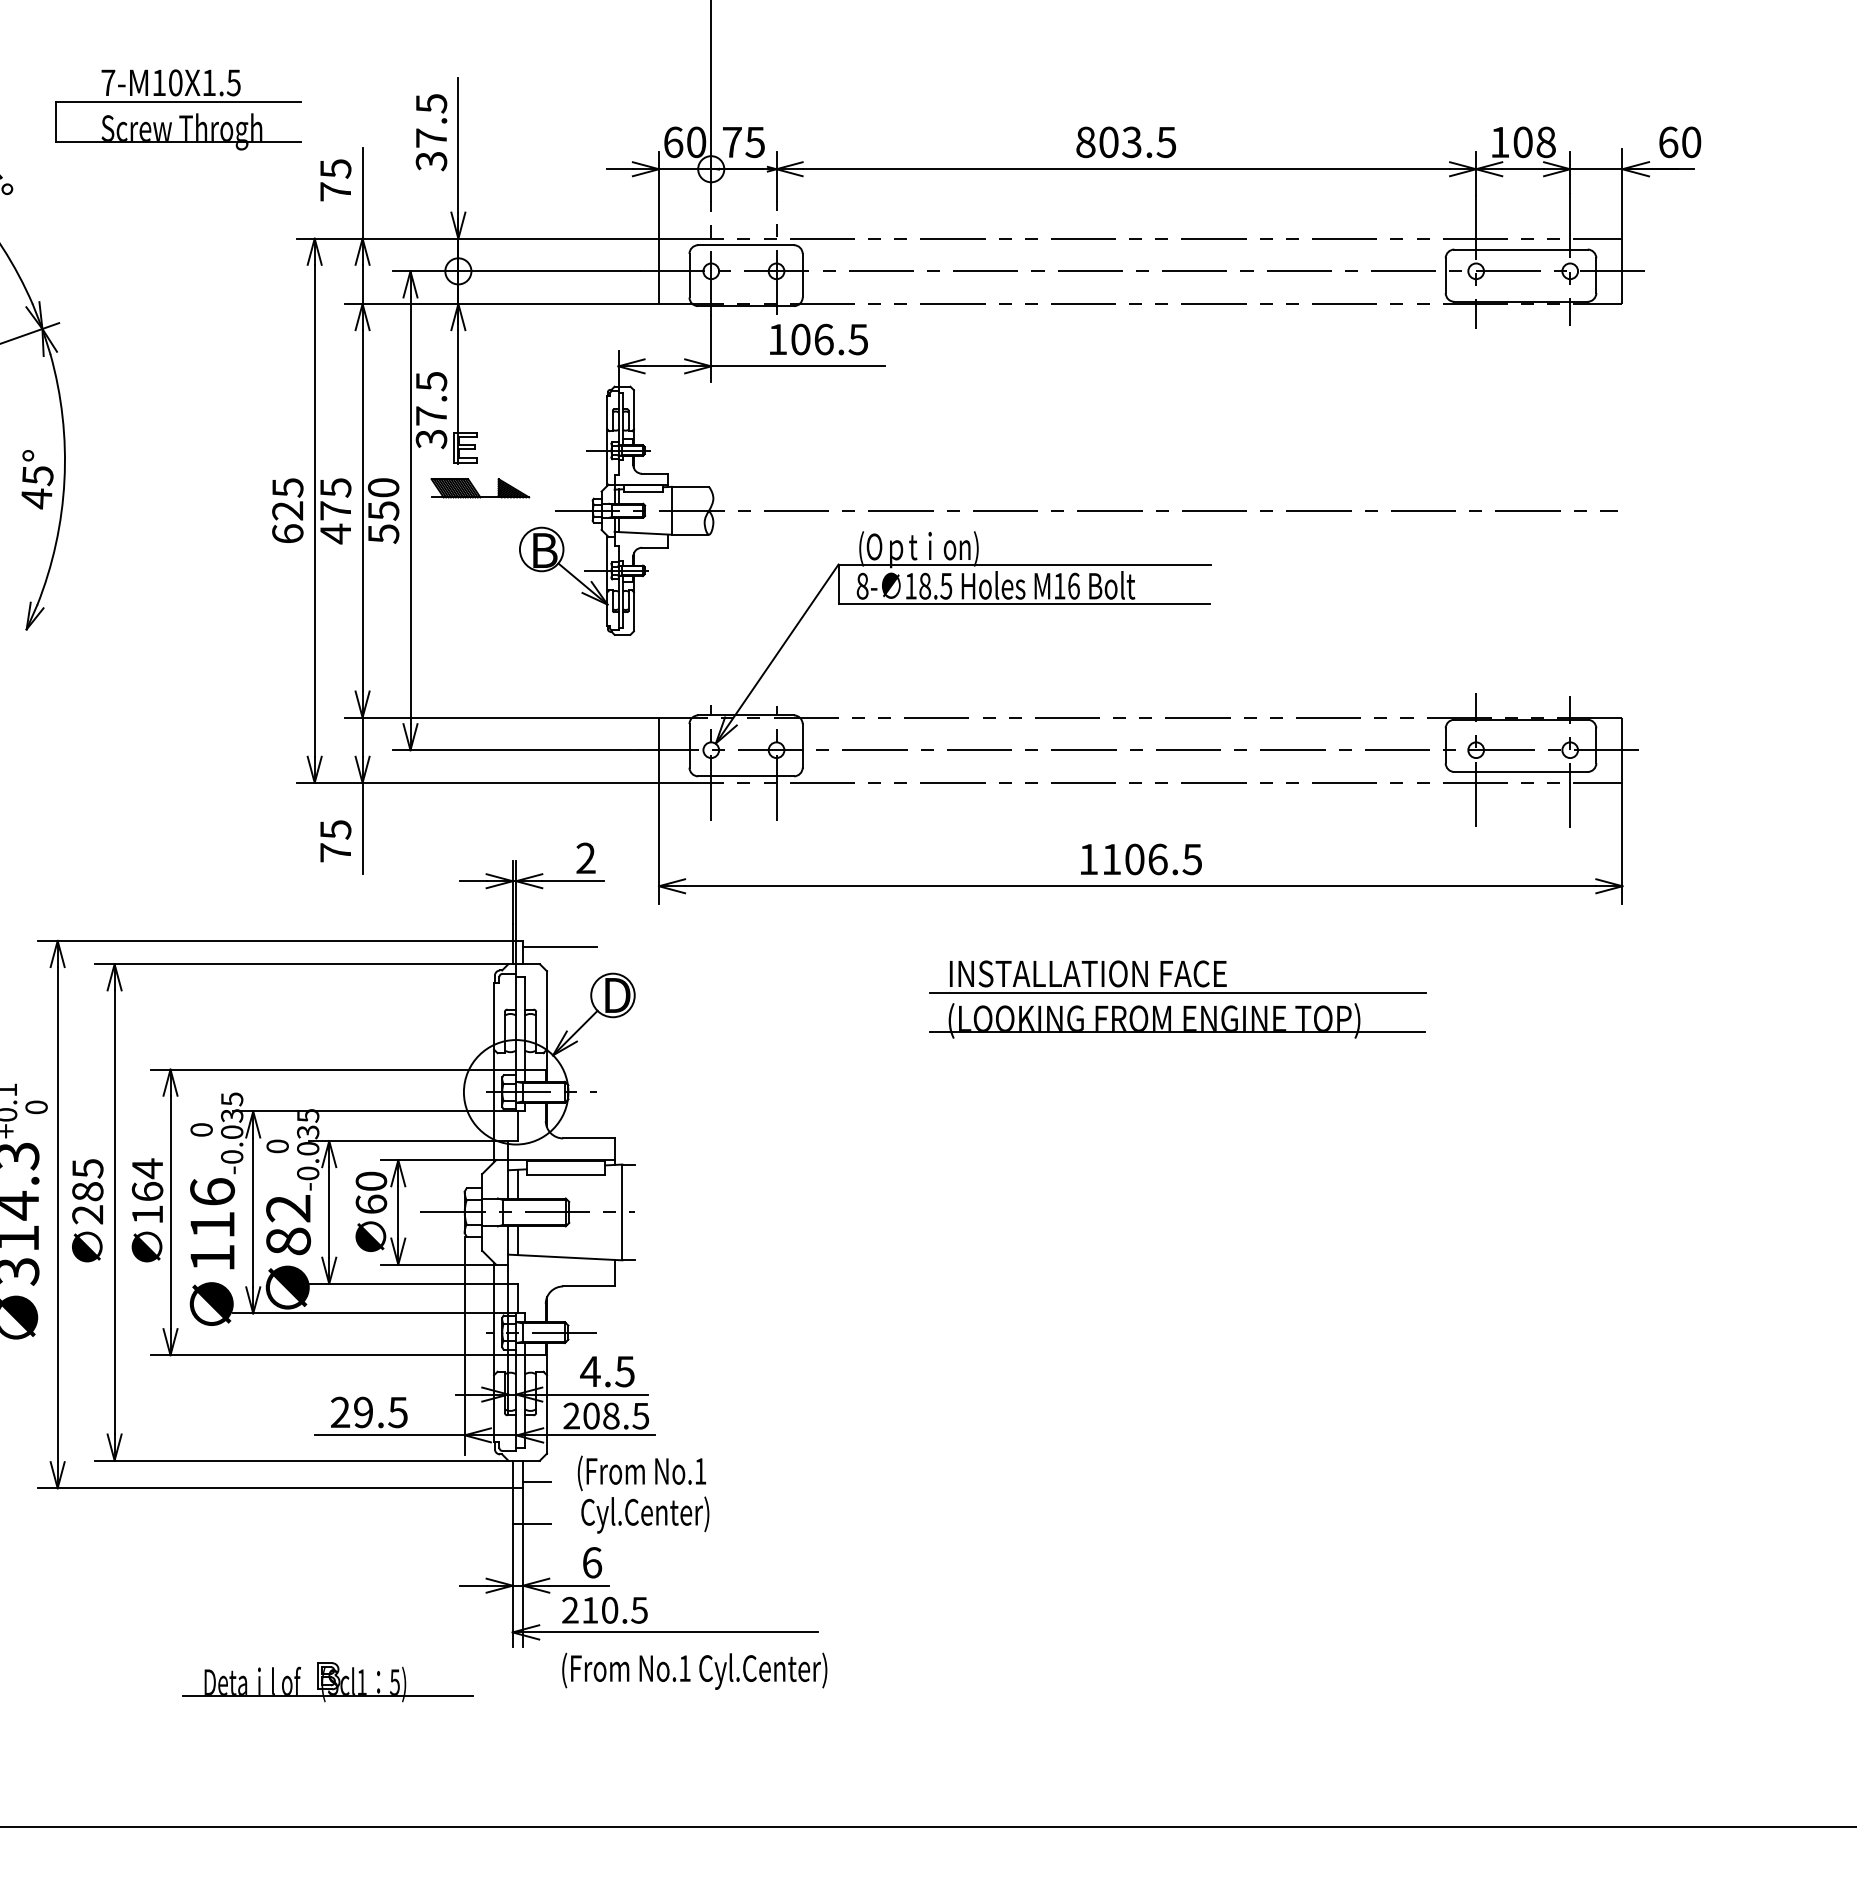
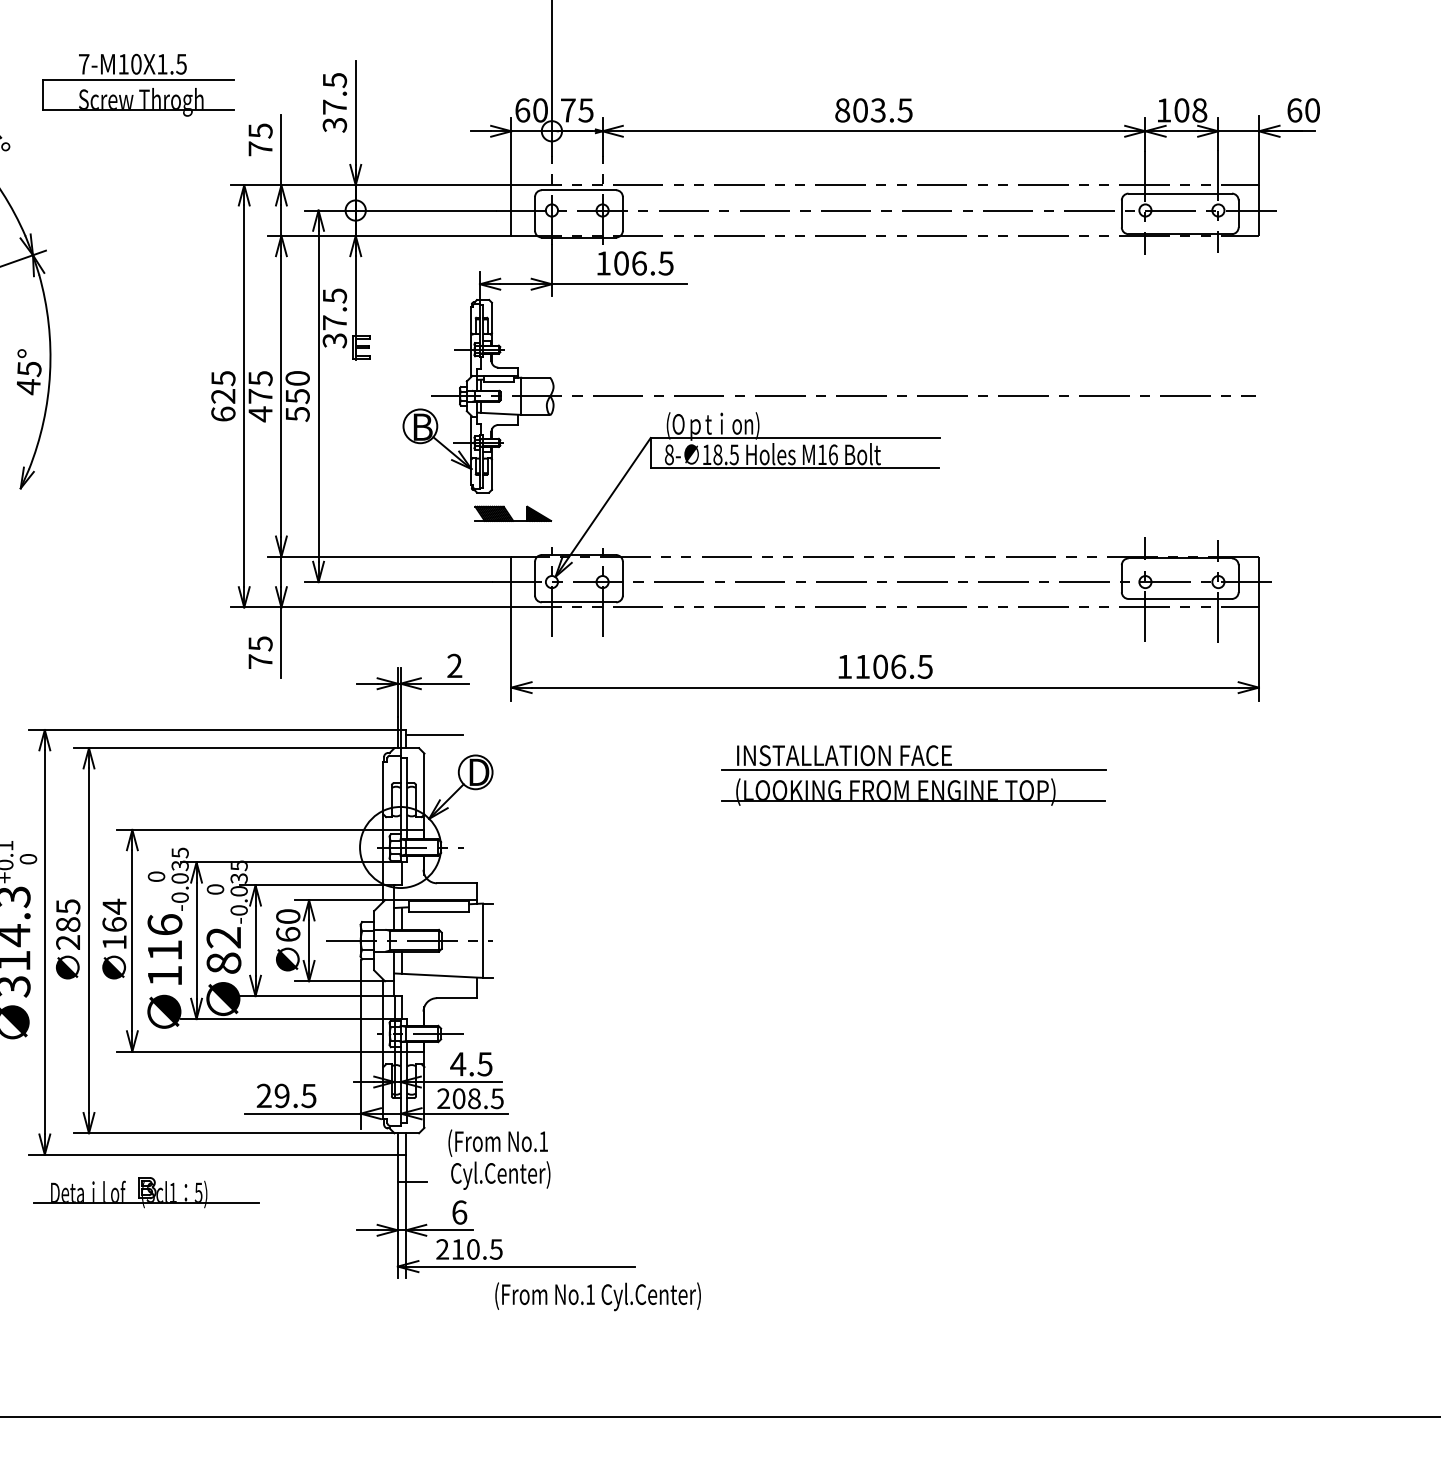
part: (480, 488) -> (513, 514), moved
line: (537, 1481) -> (417, 1149), removed
text: (694, 1670) -> (597, 1296), moved
part: (327, 1682) -> (146, 1192), moved

